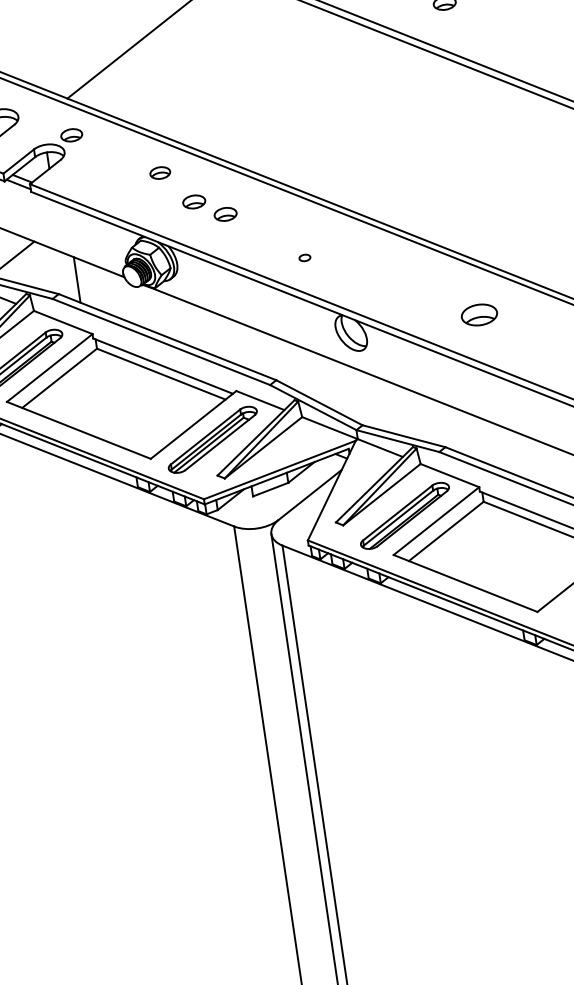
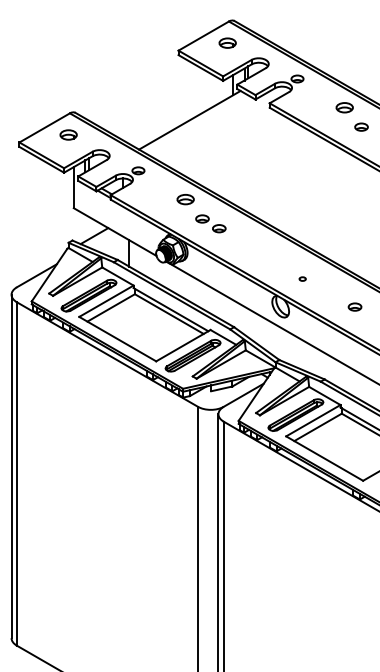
part: (160, 172) -> (185, 199), size x1.43
part: (304, 256) -> (302, 278), moved
part: (478, 313) -> (354, 306), size x0.62

